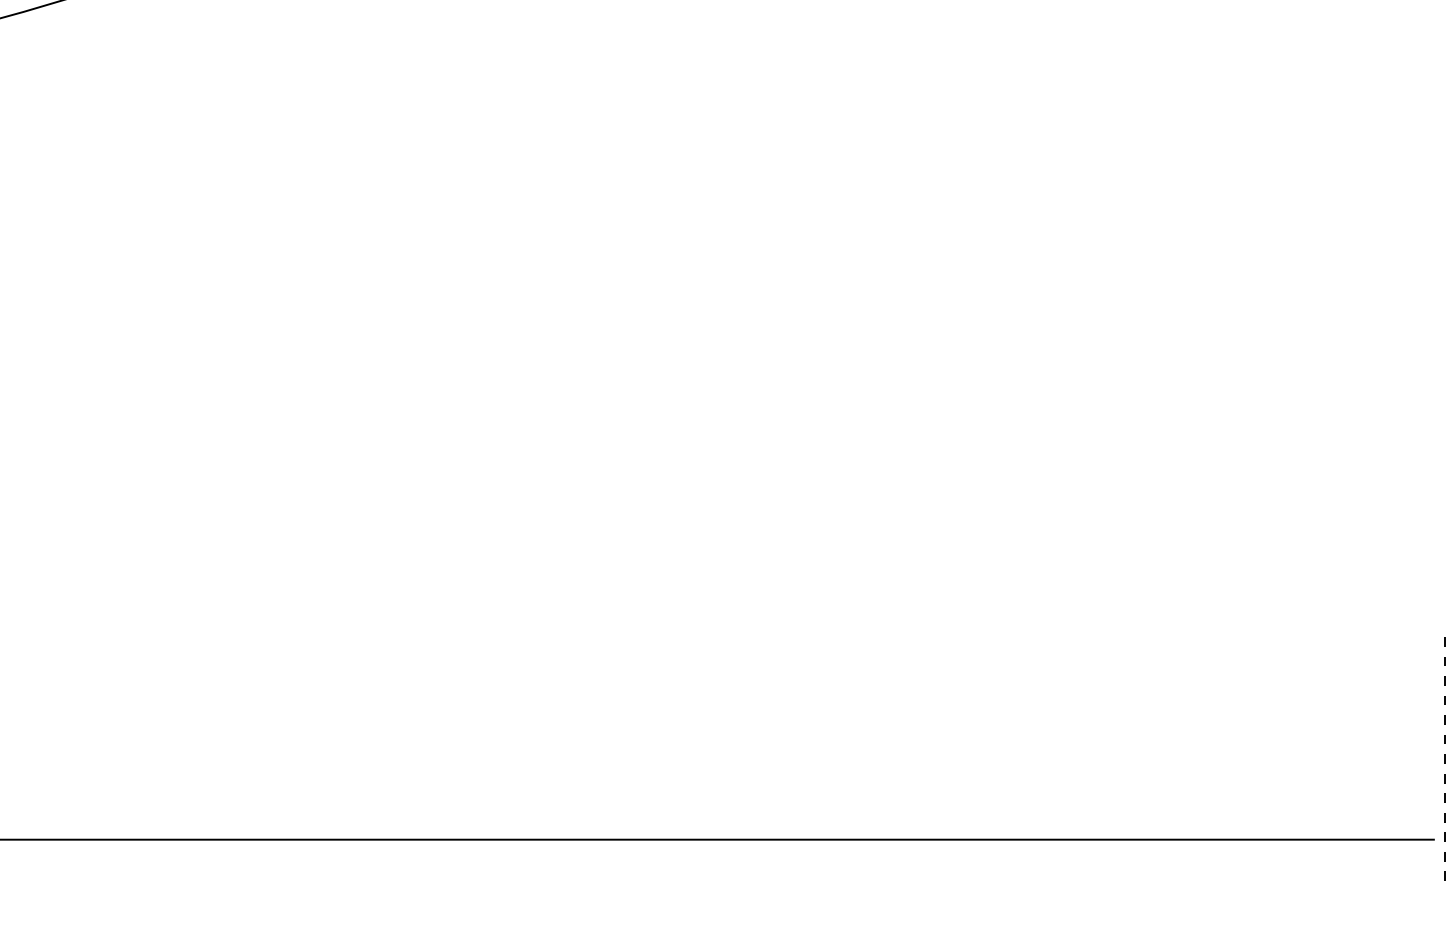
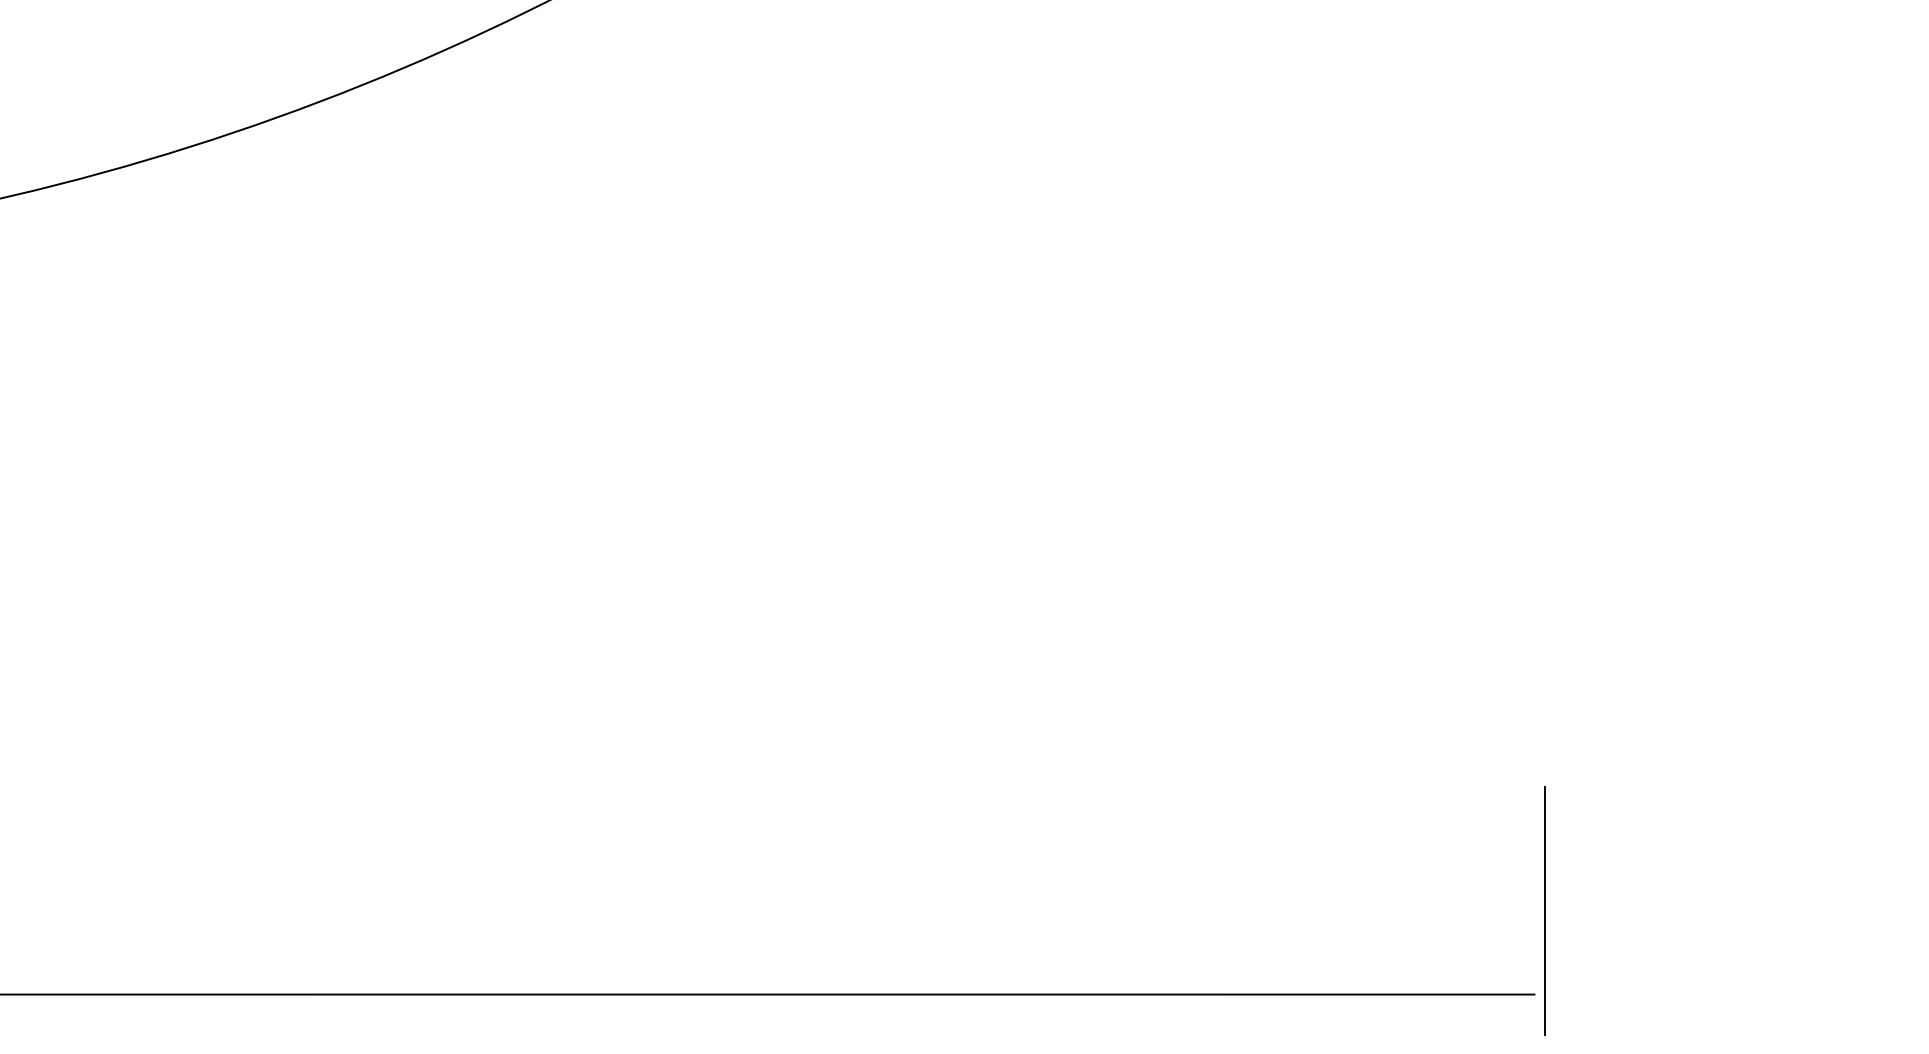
line: (1444, 756) -> (1545, 911), dashed -> solid

